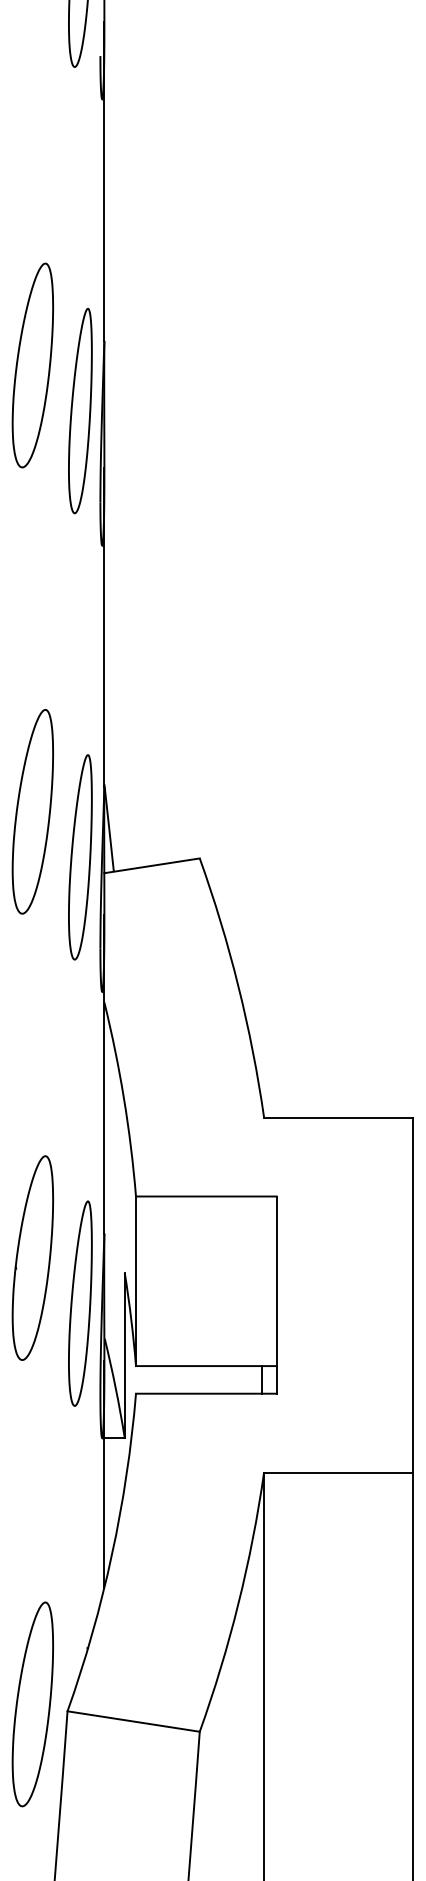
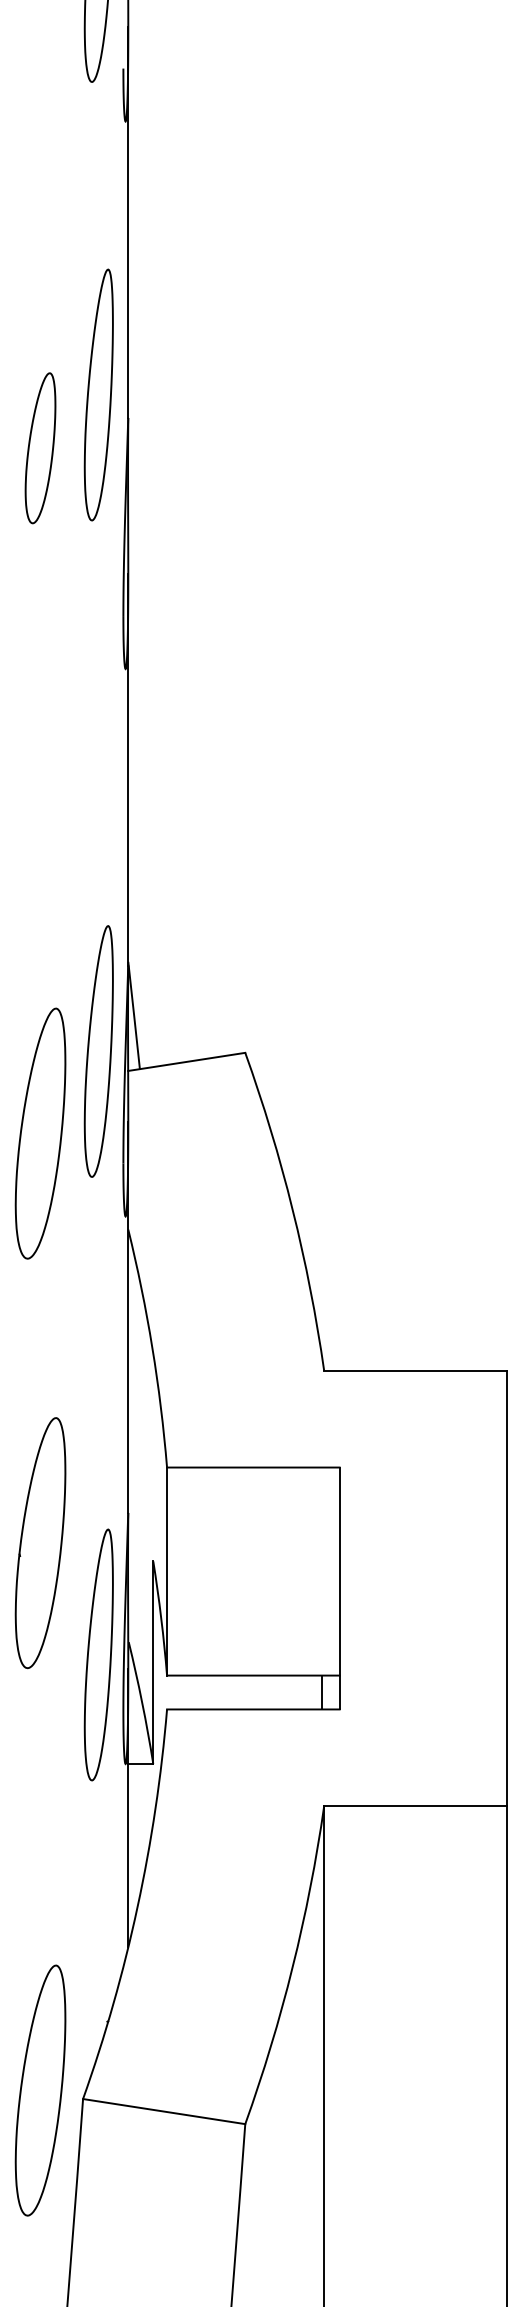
part: (32, 365) -> (40, 448), size x0.6
part: (80, 410) -> (98, 394), moved
part: (32, 811) -> (40, 1133), moved
part: (80, 1303) -> (98, 1654), moved

